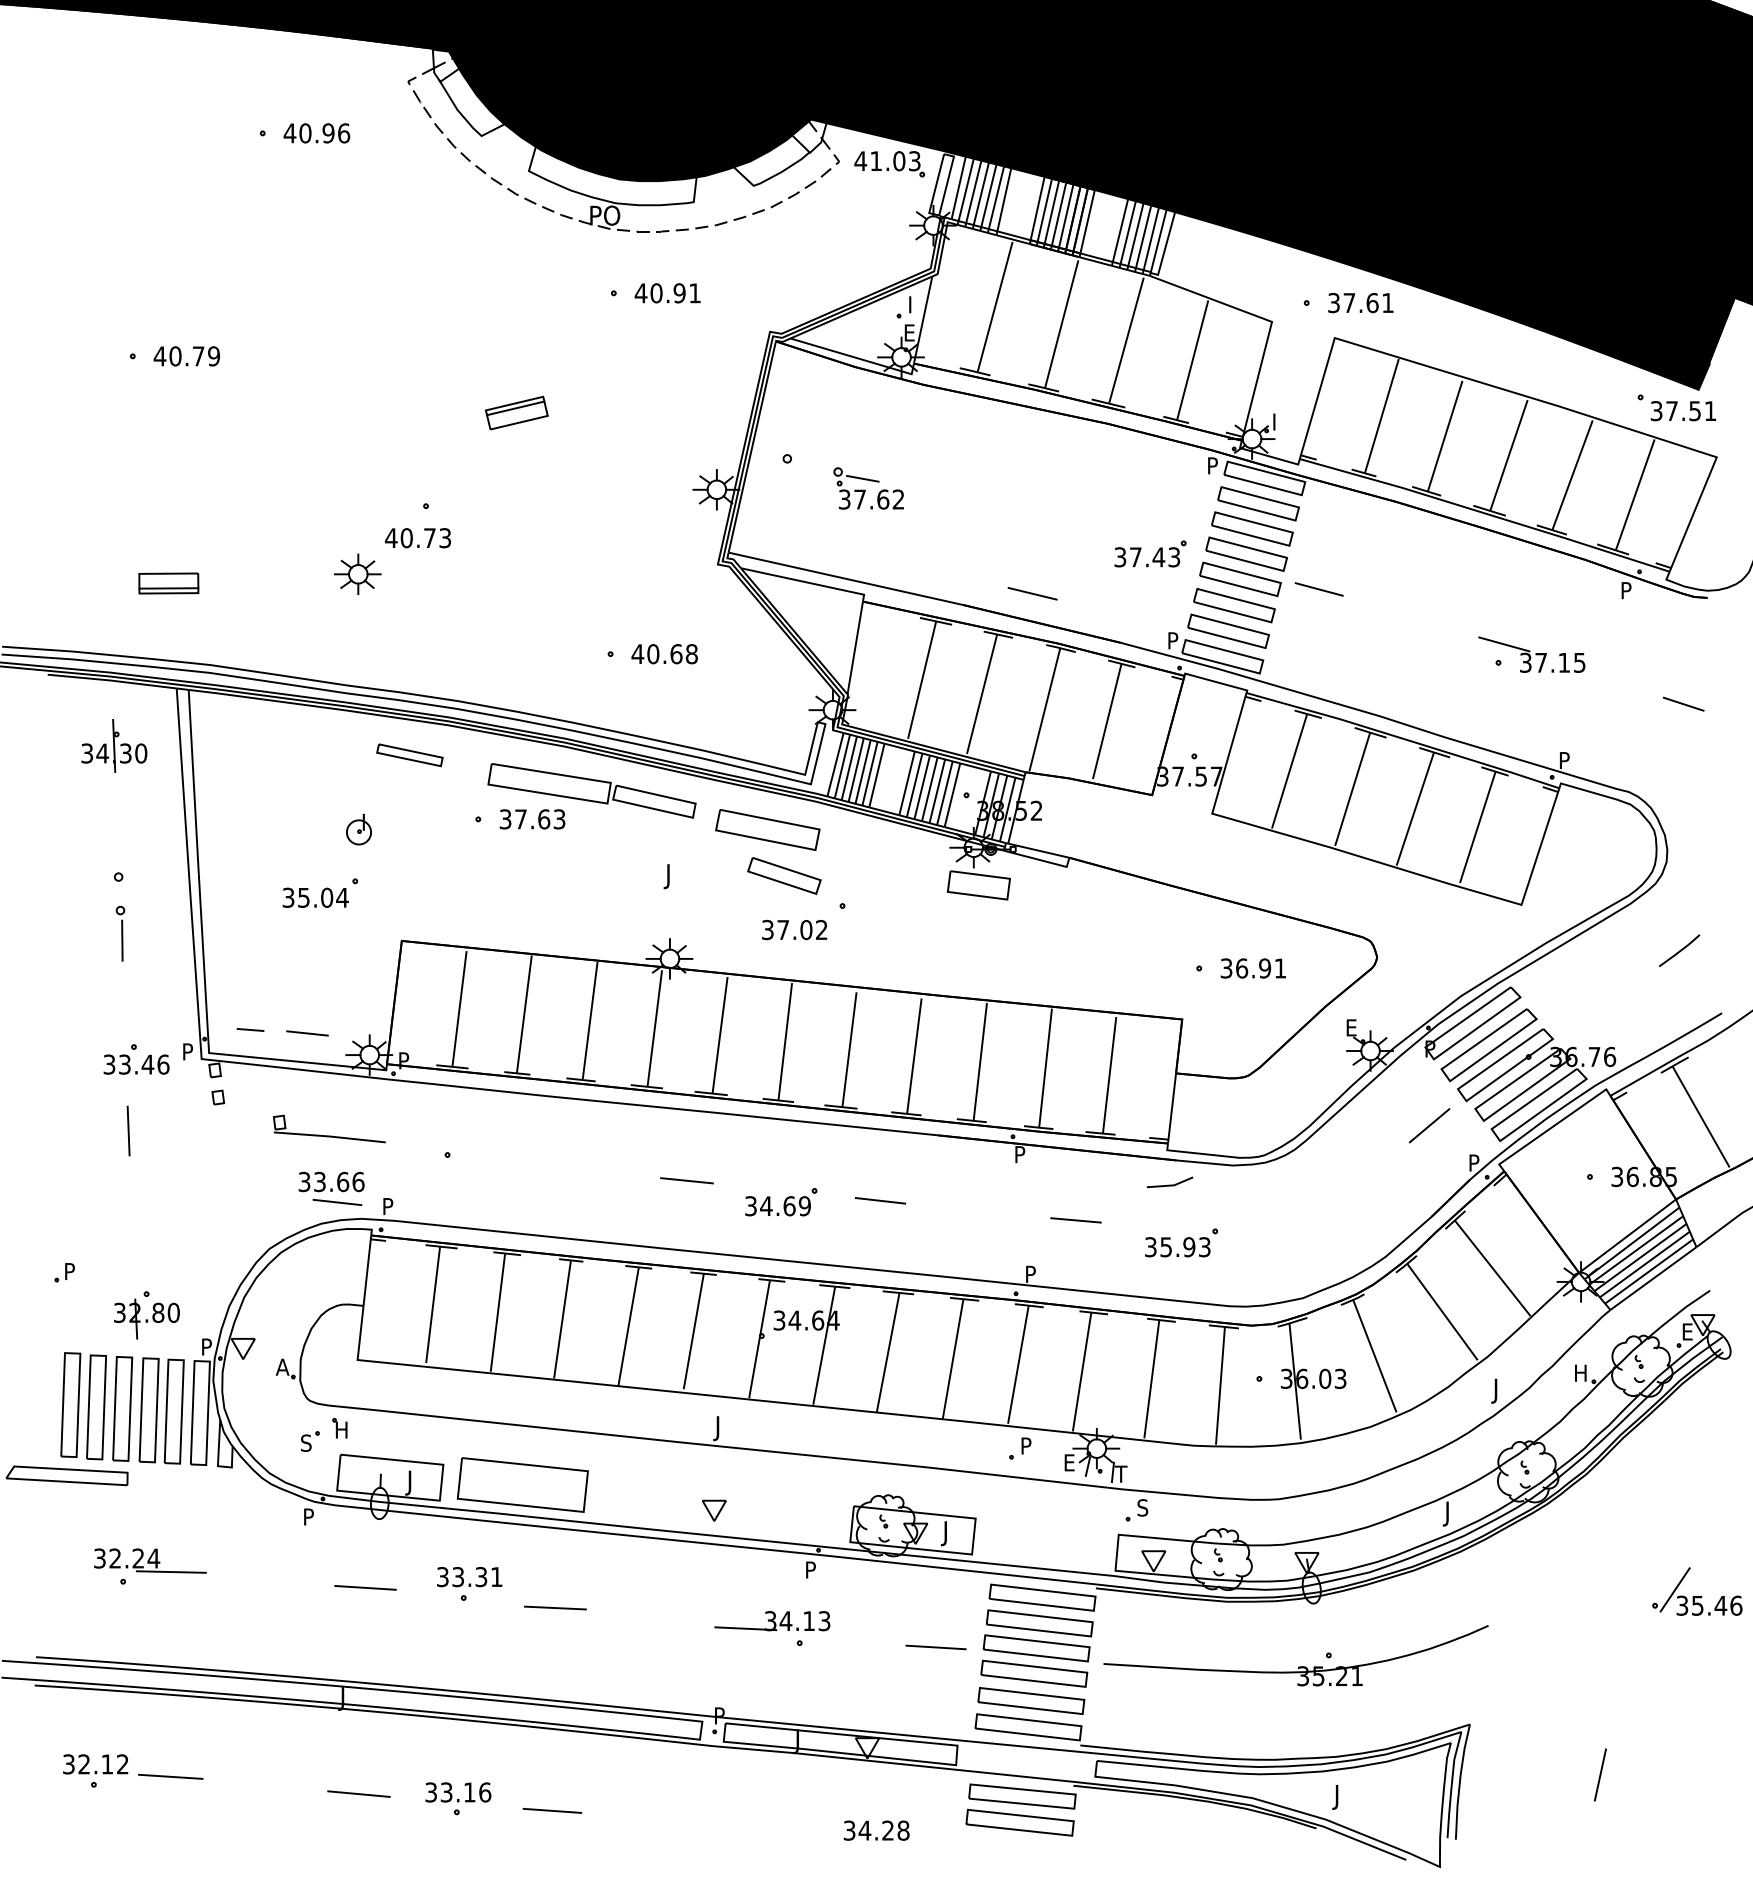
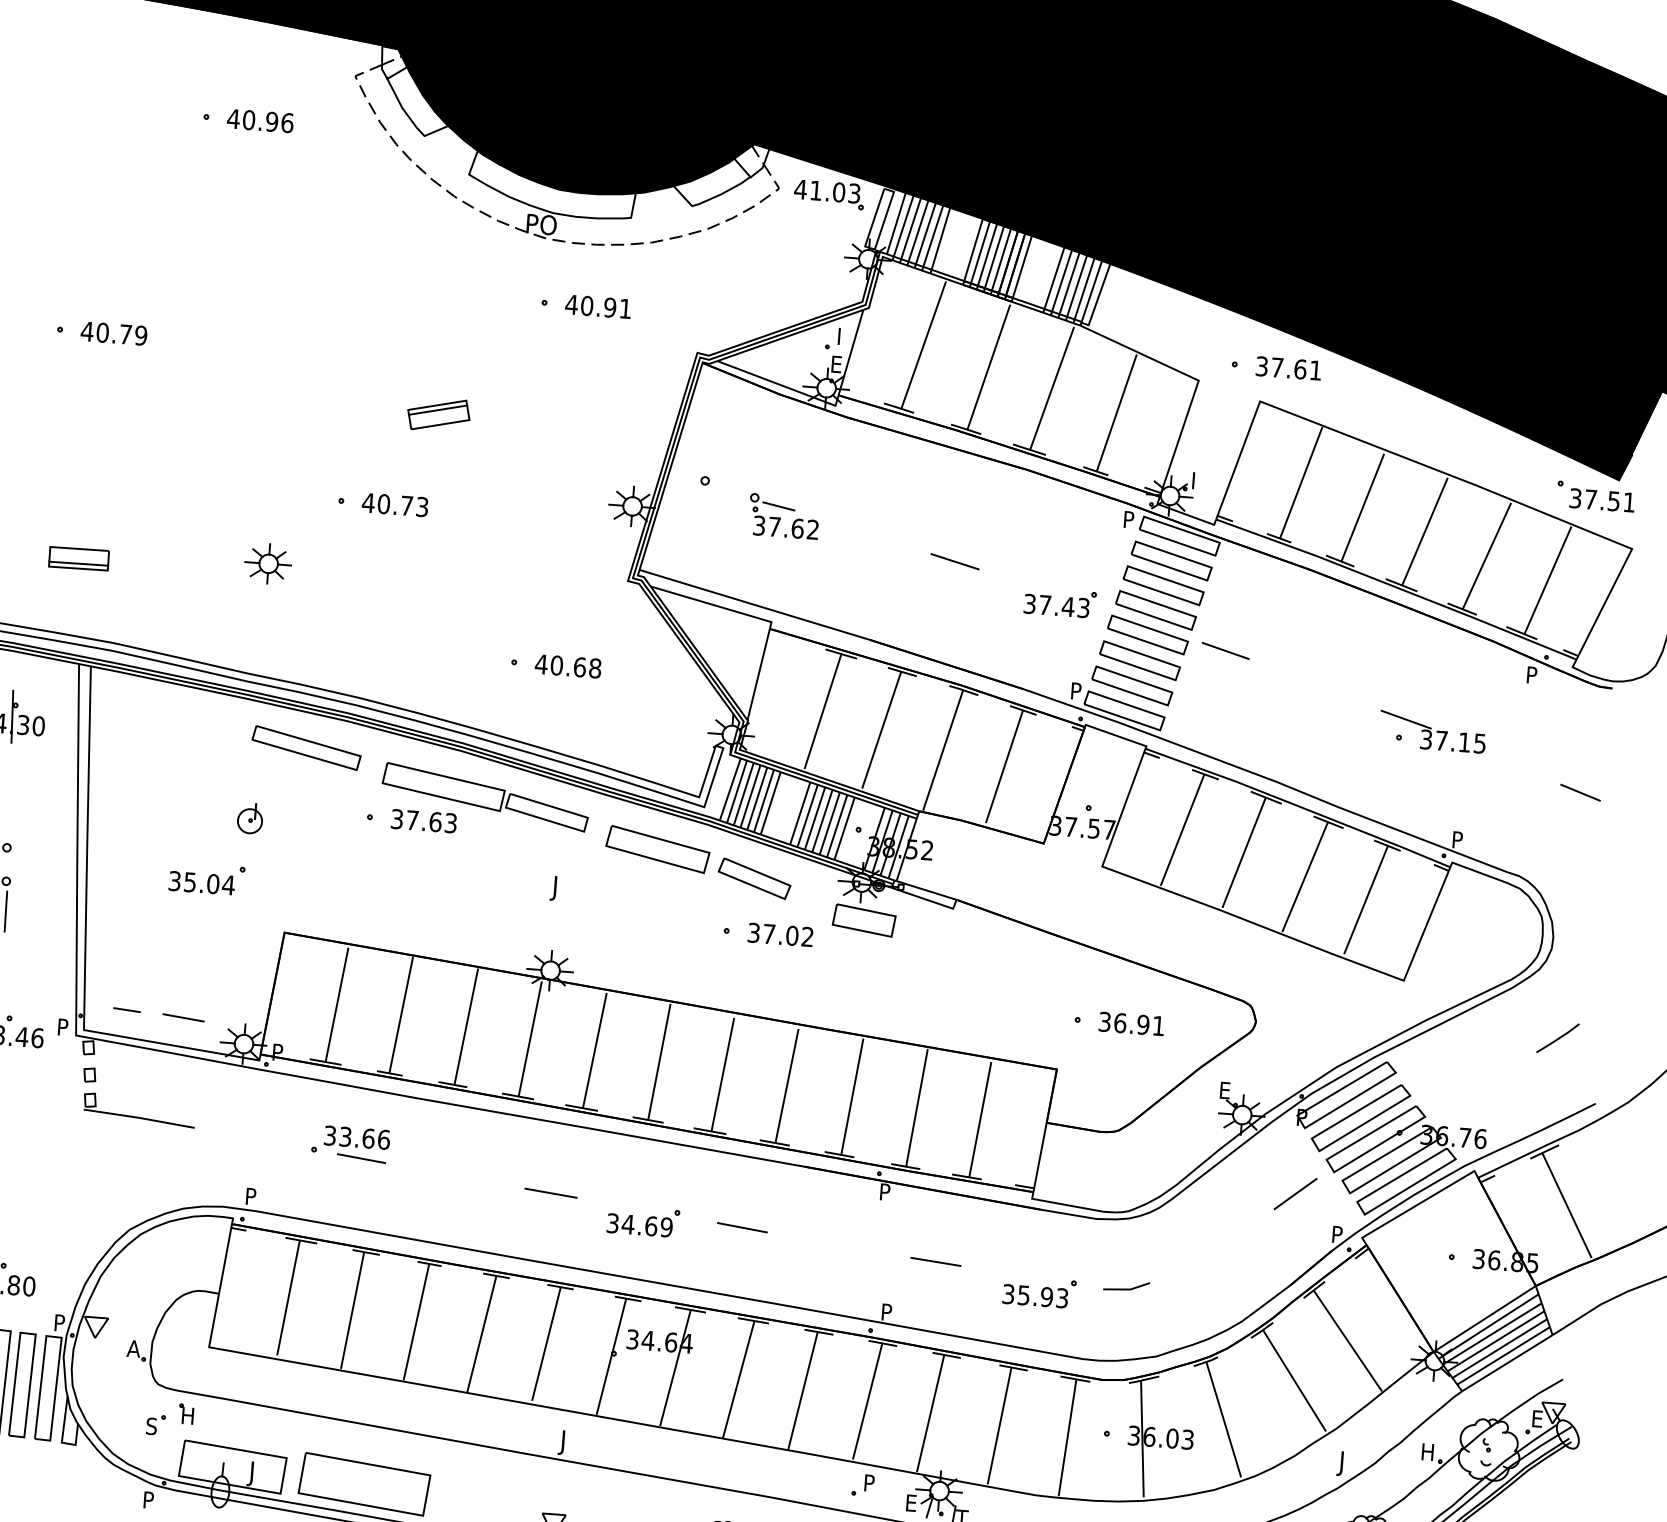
text: (418, 538) -> (395, 505), moved
line: (1032, 593) -> (954, 561), moved
part: (409, 755) -> (306, 748), size x1.67
part: (784, 875) -> (754, 878), moved
text: (794, 929) -> (780, 934), moved
part: (328, 1135) -> (138, 1116), moved
line: (1169, 1184) -> (1125, 1288), moved
part: (331, 1188) -> (356, 1144), moved

